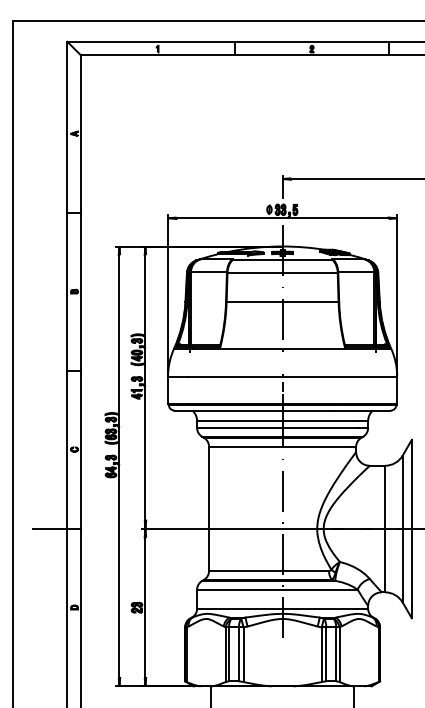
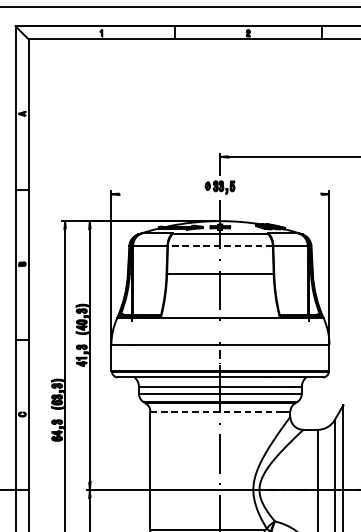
line: (282, 218) -> (220, 194), removed
line: (282, 272) -> (220, 245), solid -> dashed
line: (278, 446) -> (216, 411), solid -> dashed

